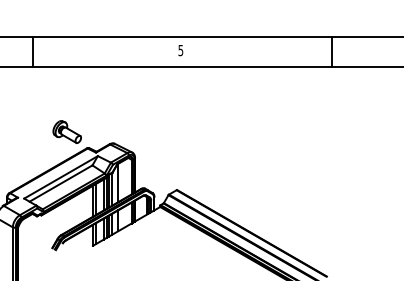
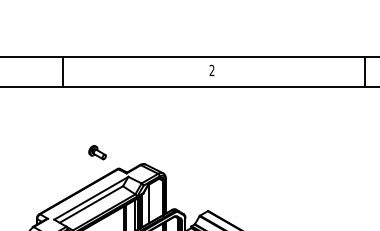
text: (180, 50) -> (211, 70), 5 -> 2
part: (66, 131) -> (96, 152), size x0.6

